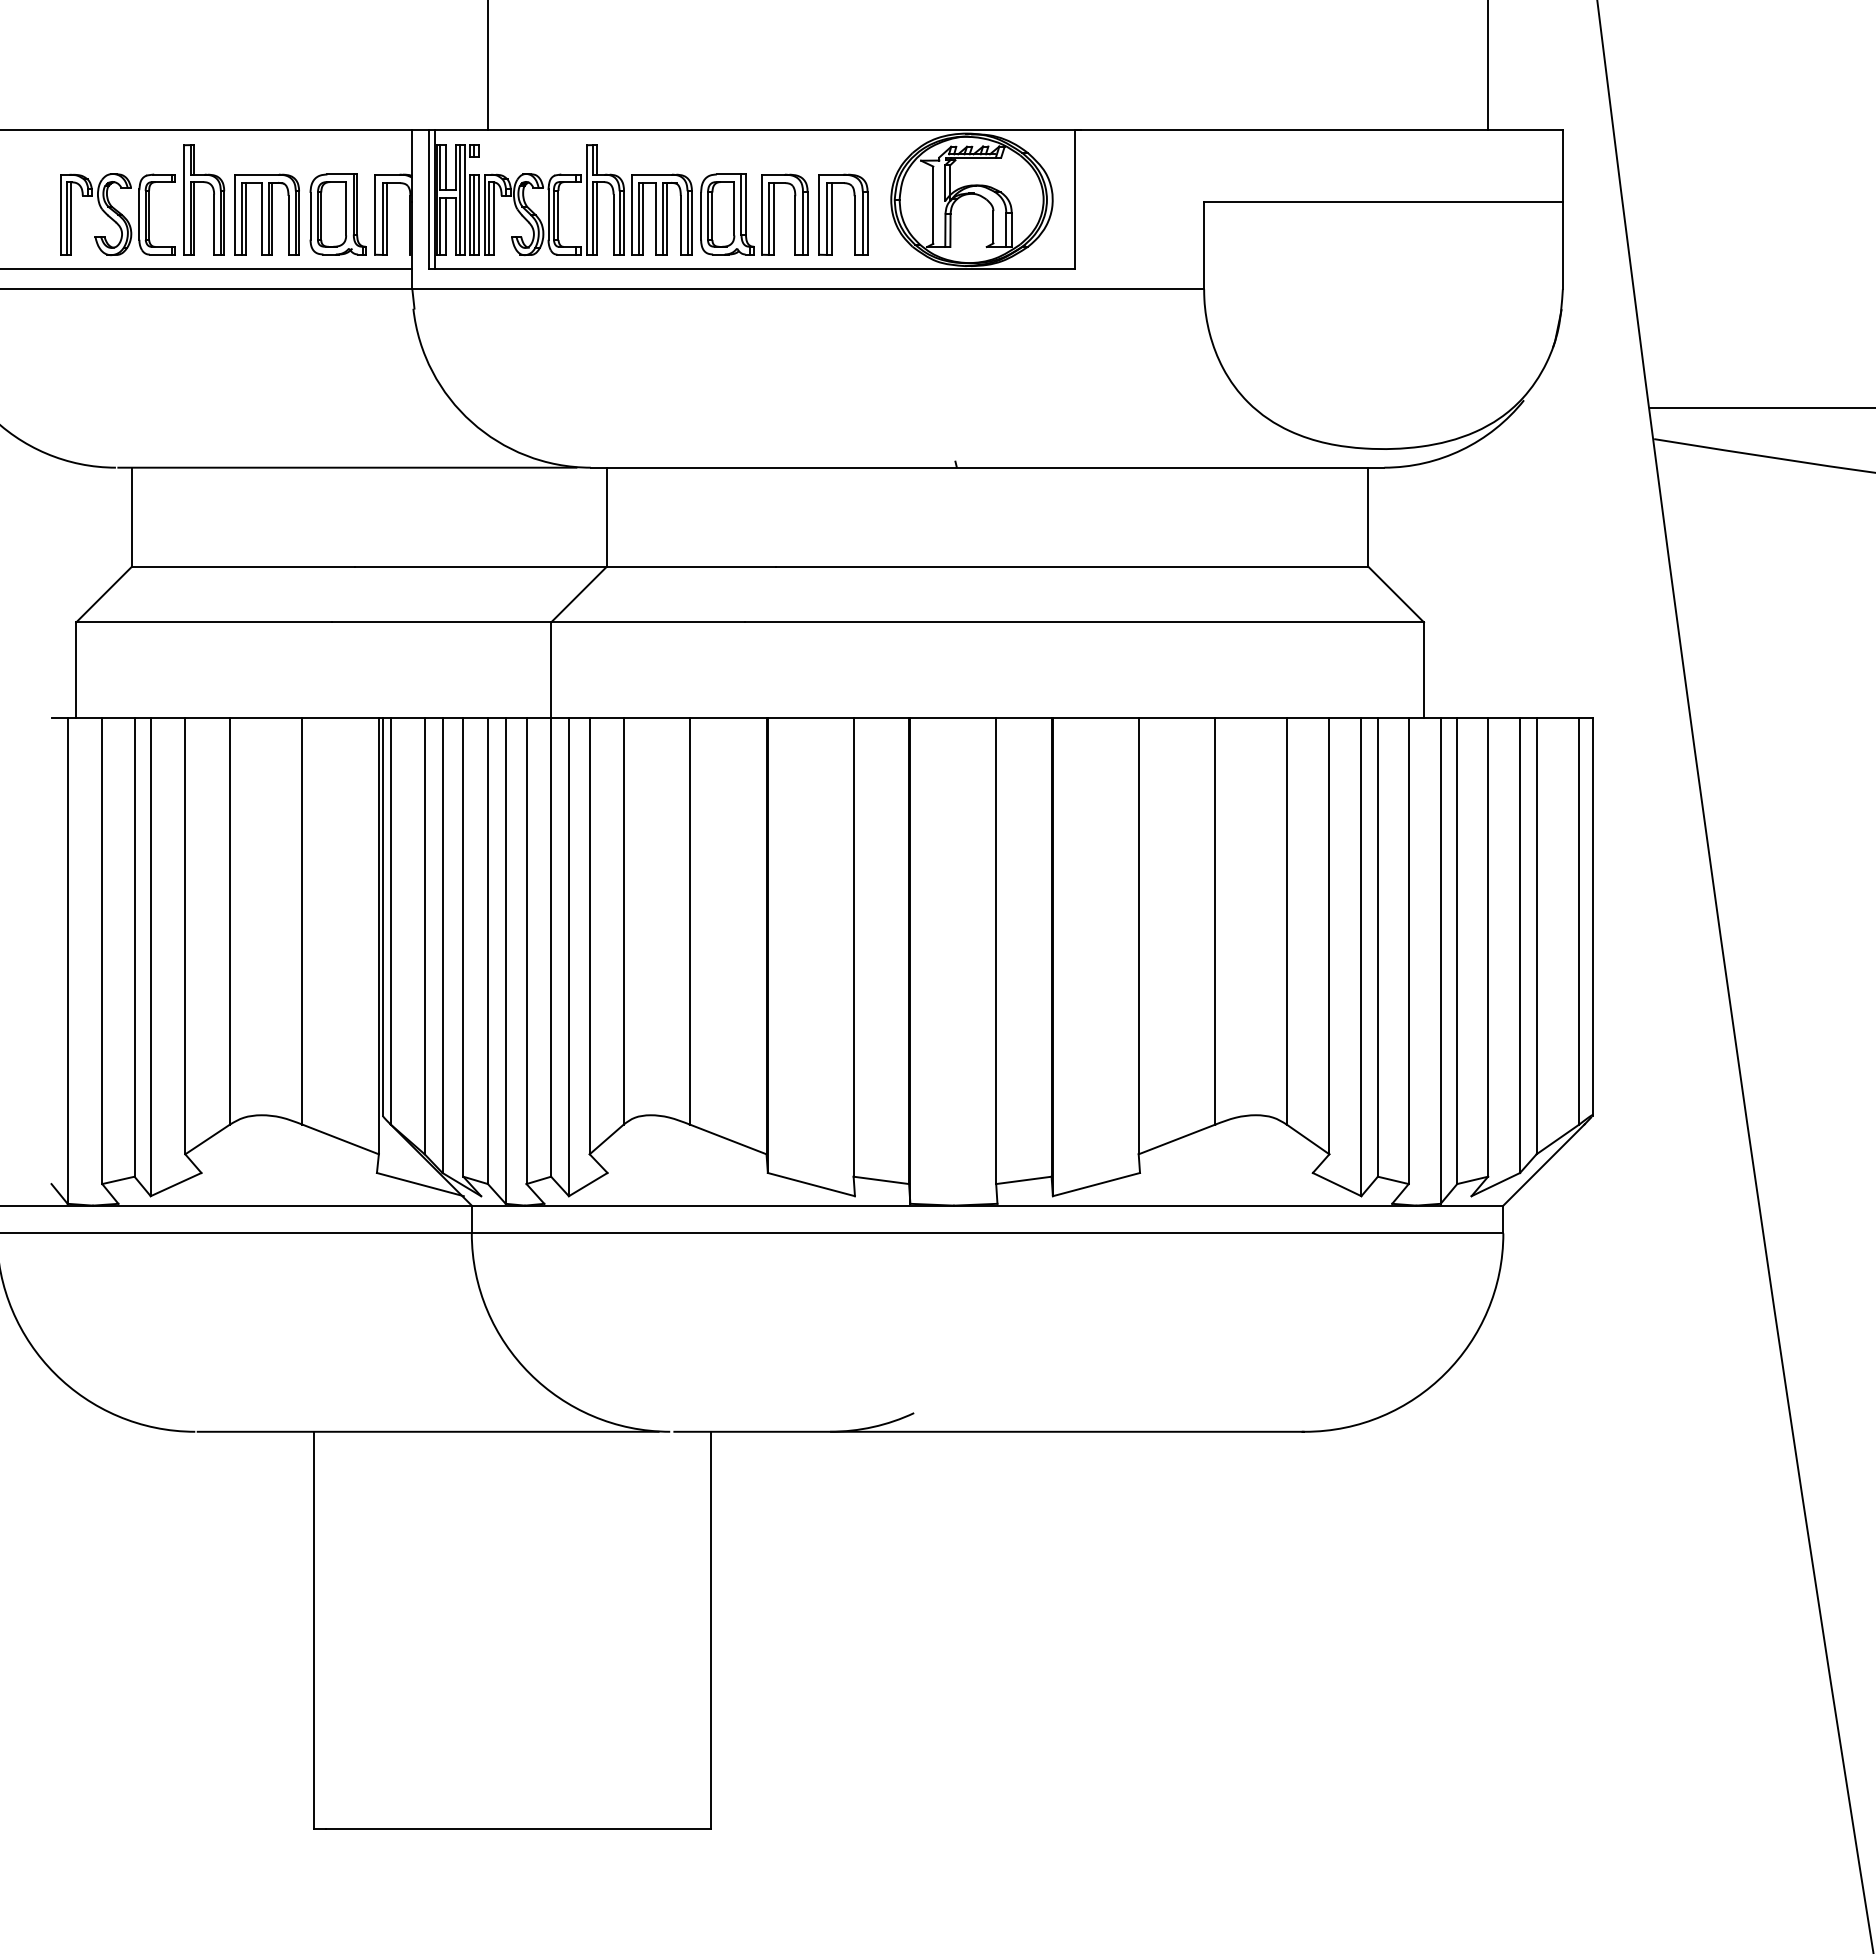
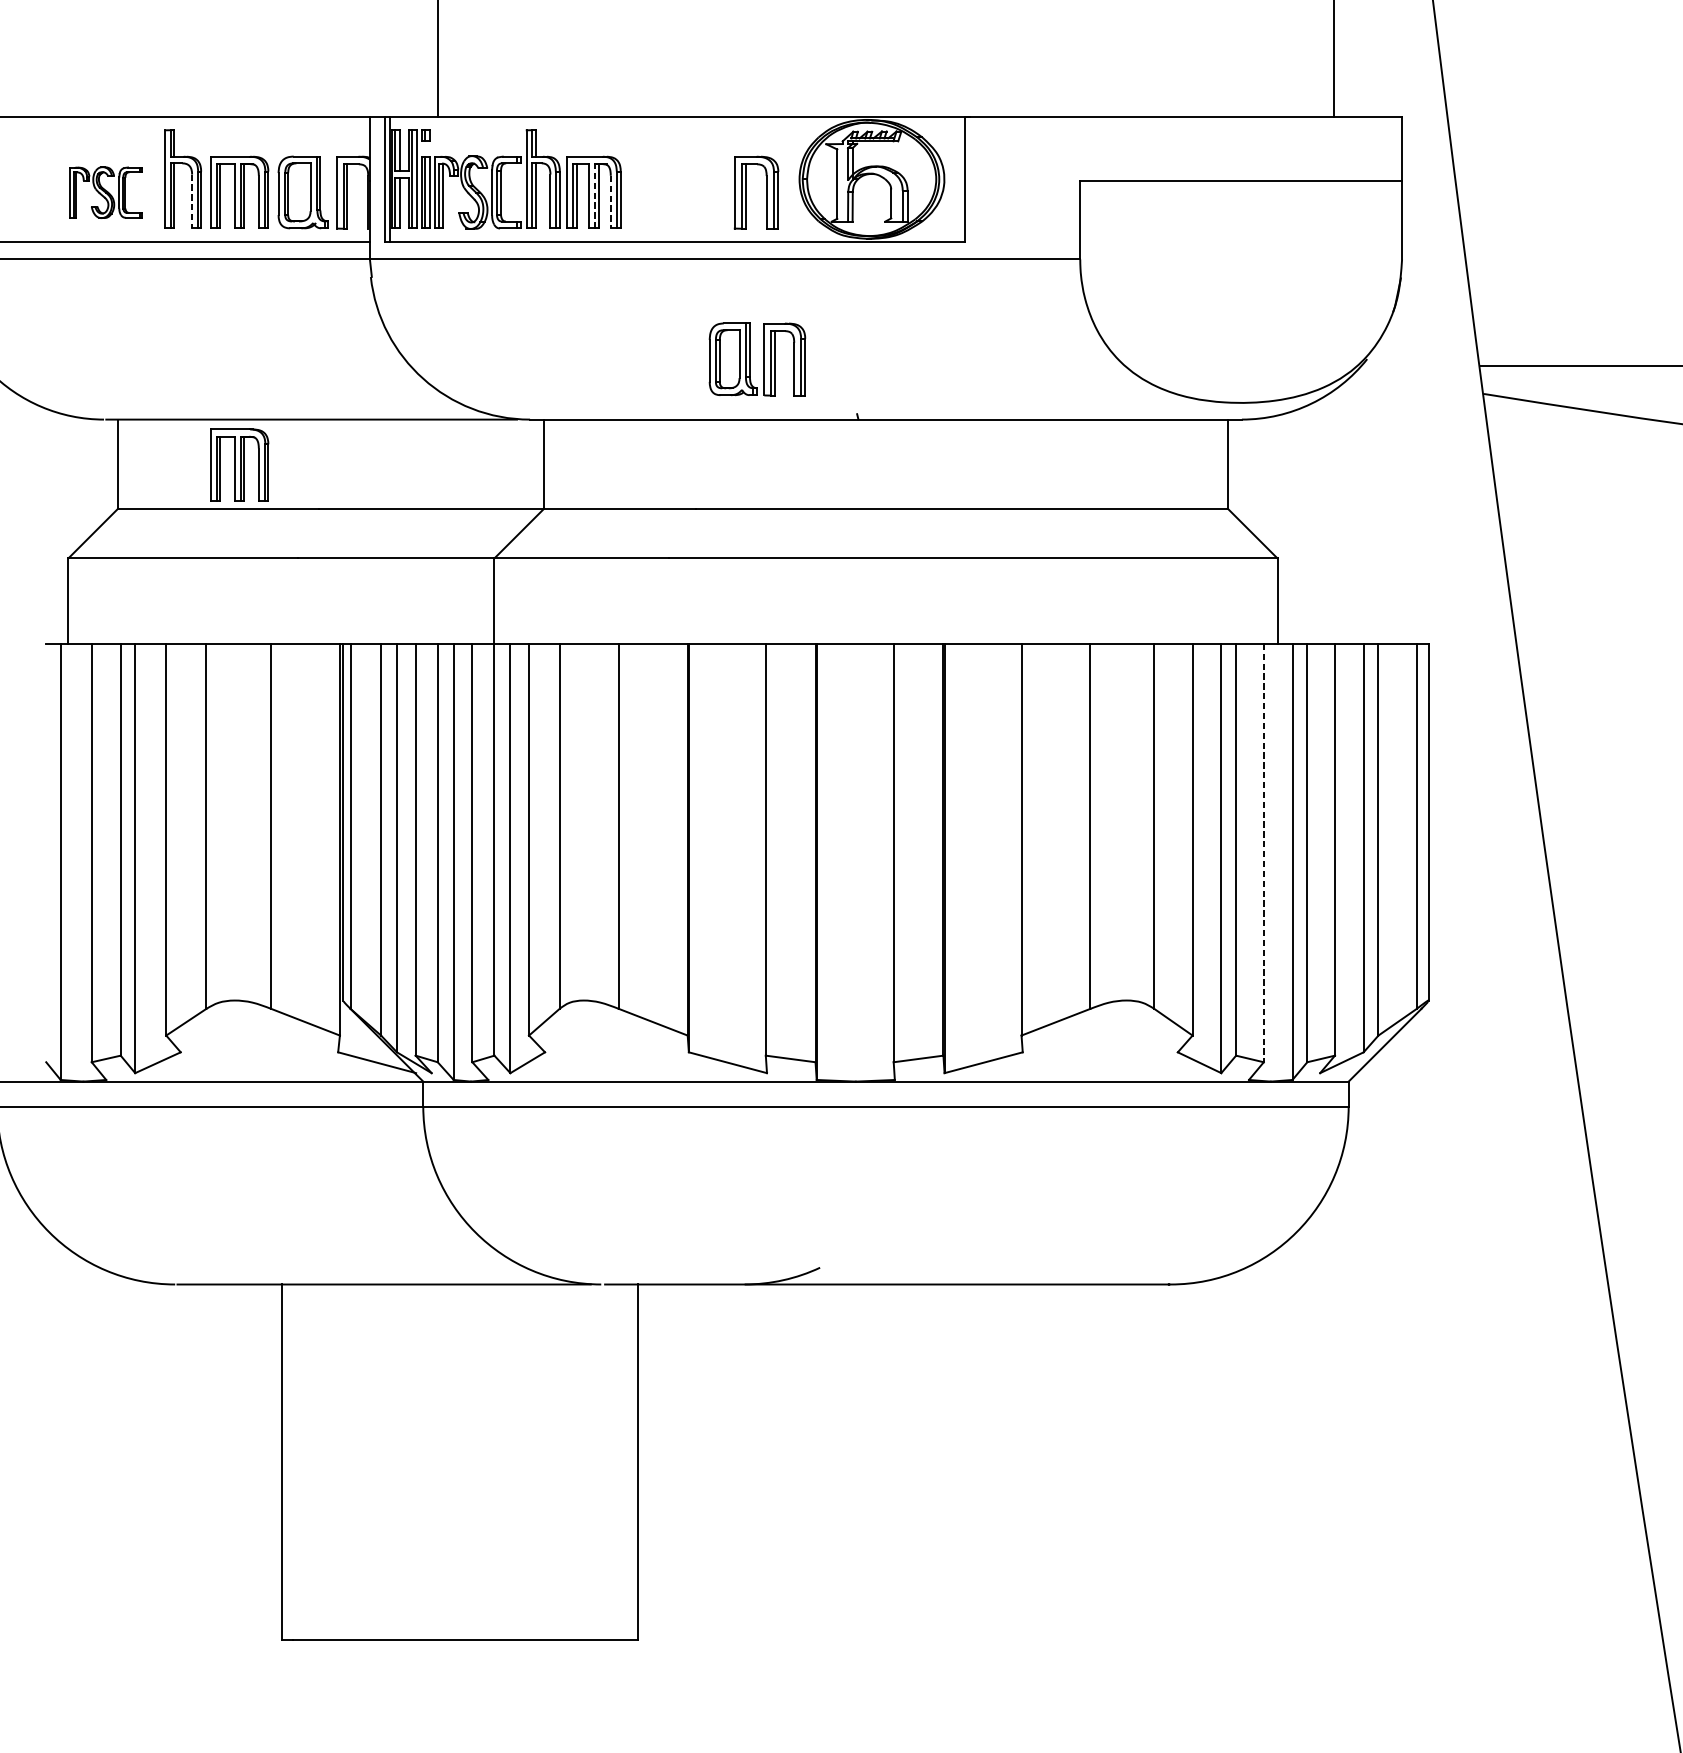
part: (117, 214) -> (105, 192), size x0.7
part: (761, 214) -> (763, 359), moved
line: (662, 218) -> (594, 196), solid -> dashed
line: (214, 225) -> (192, 202), solid -> dashed
line: (680, 225) -> (610, 202), solid -> dashed
part: (266, 518) -> (239, 465), added
line: (1408, 951) -> (1263, 853), solid -> dashed

